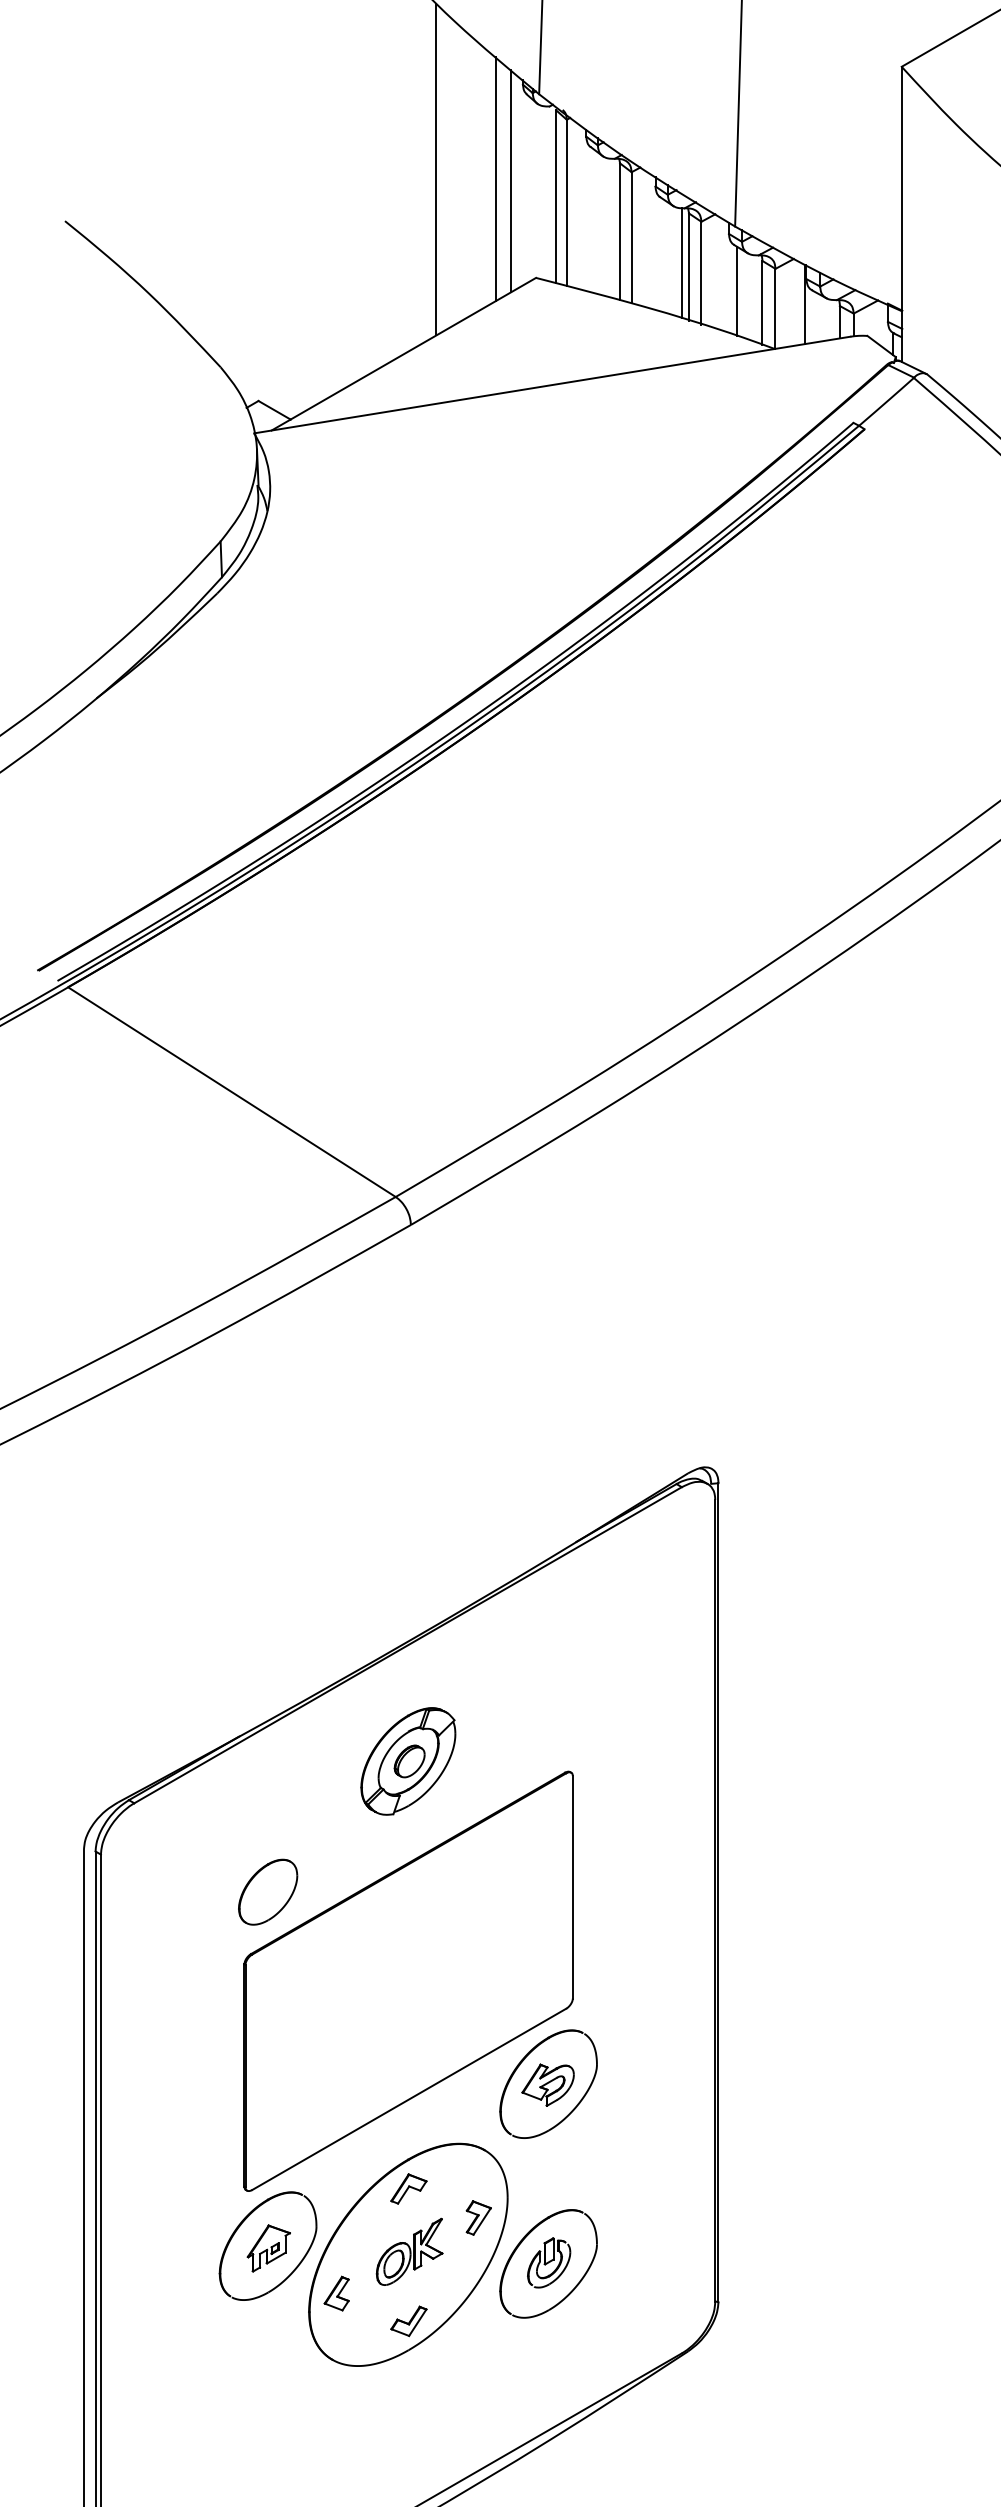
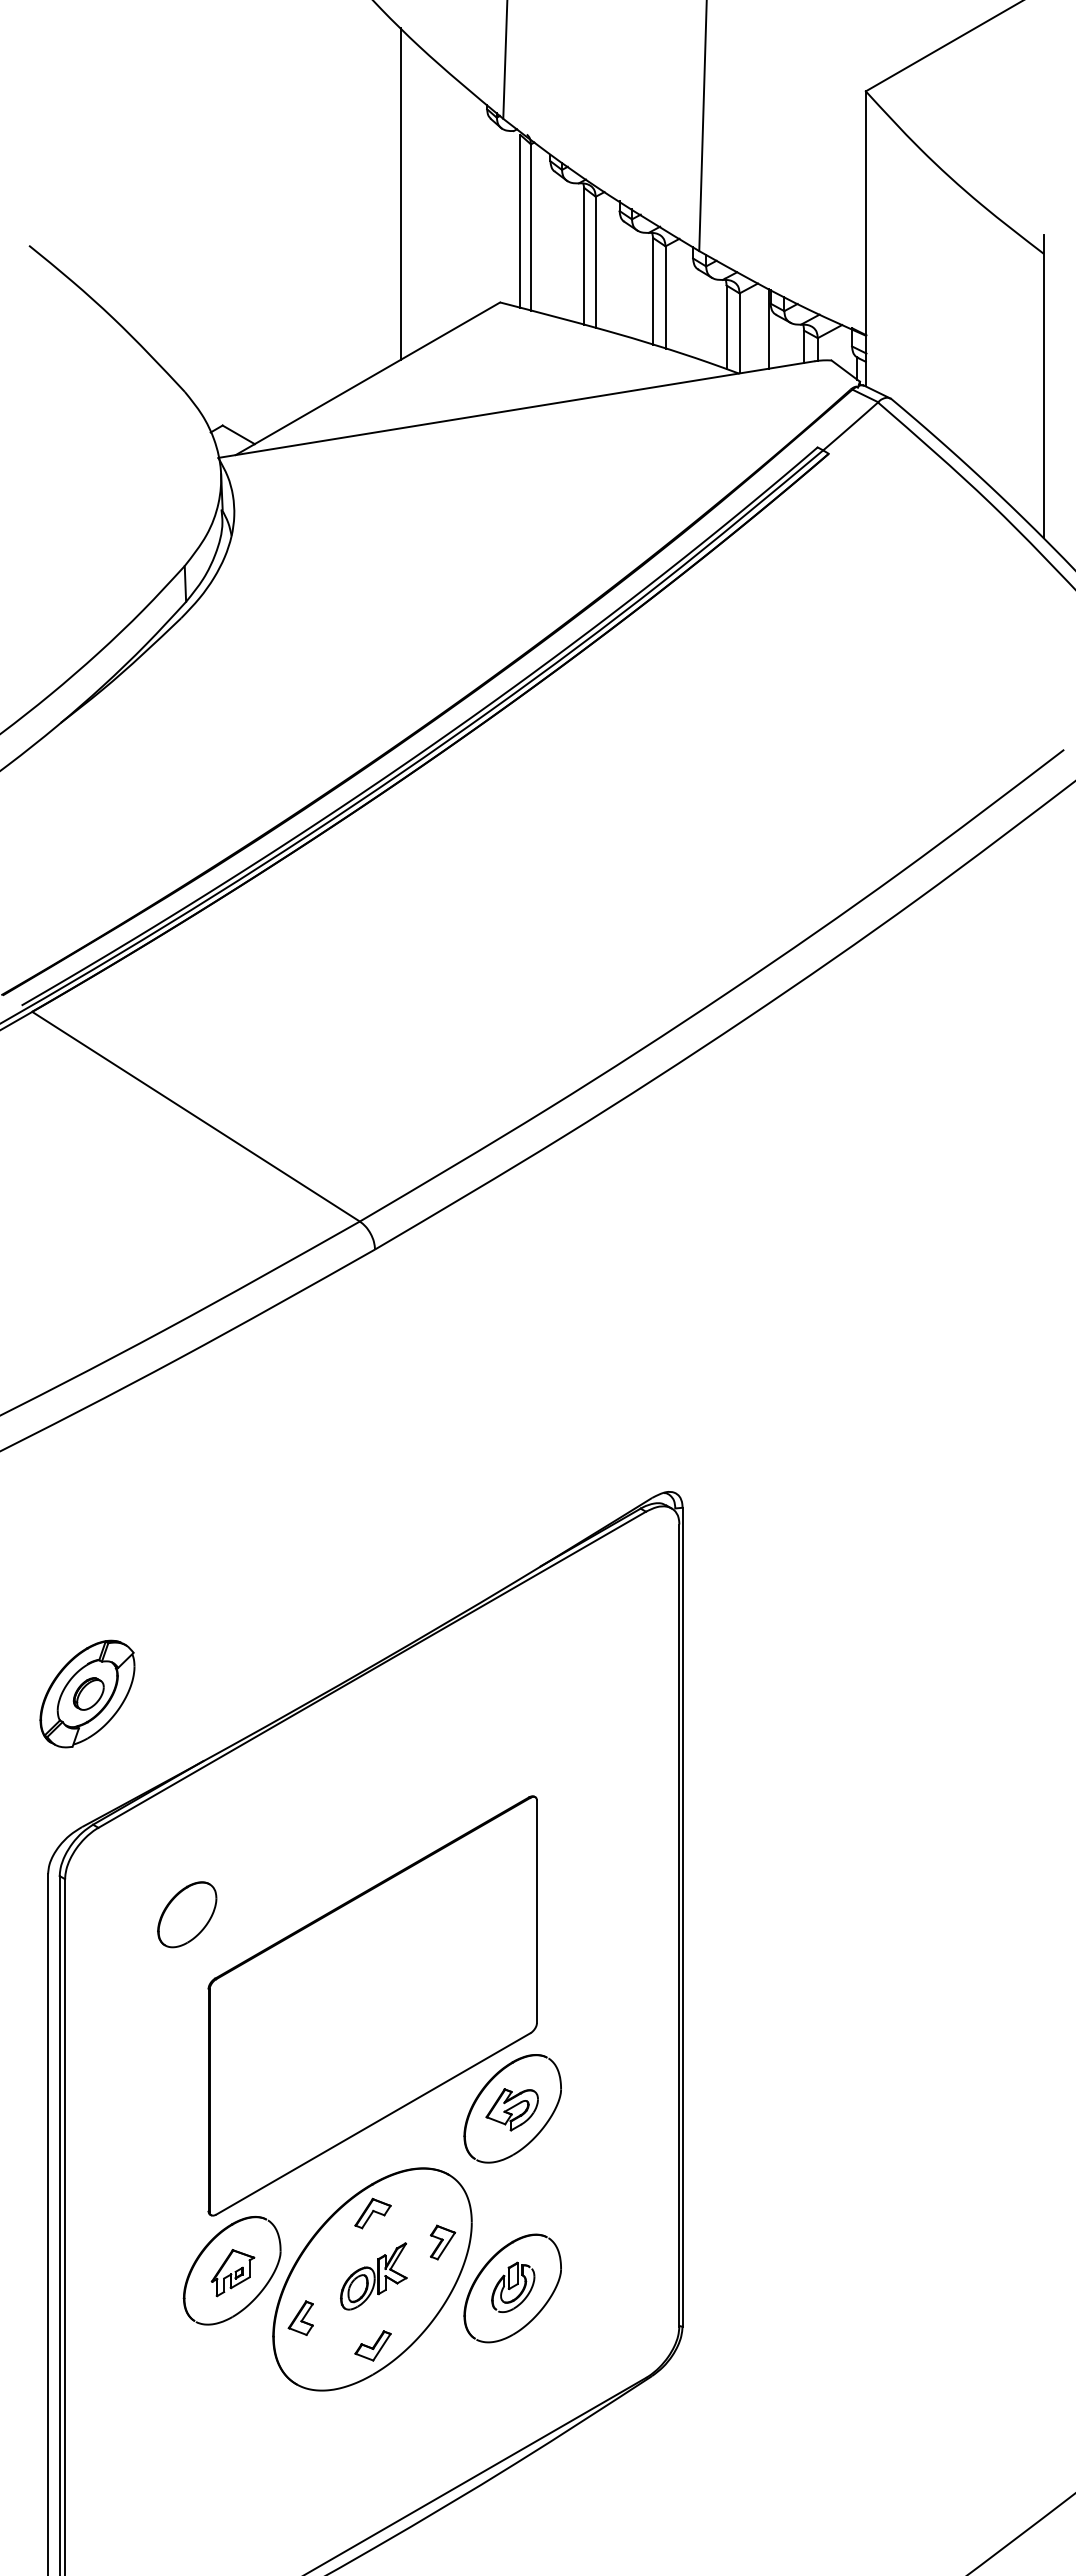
line: (496, 178) -> (460, 203), removed
line: (511, 180) -> (475, 205), removed
line: (681, 262) -> (645, 287), removed
line: (737, 290) -> (701, 315), removed
part: (408, 1760) -> (87, 1693), moved
part: (268, 1891) -> (187, 1914), moved

